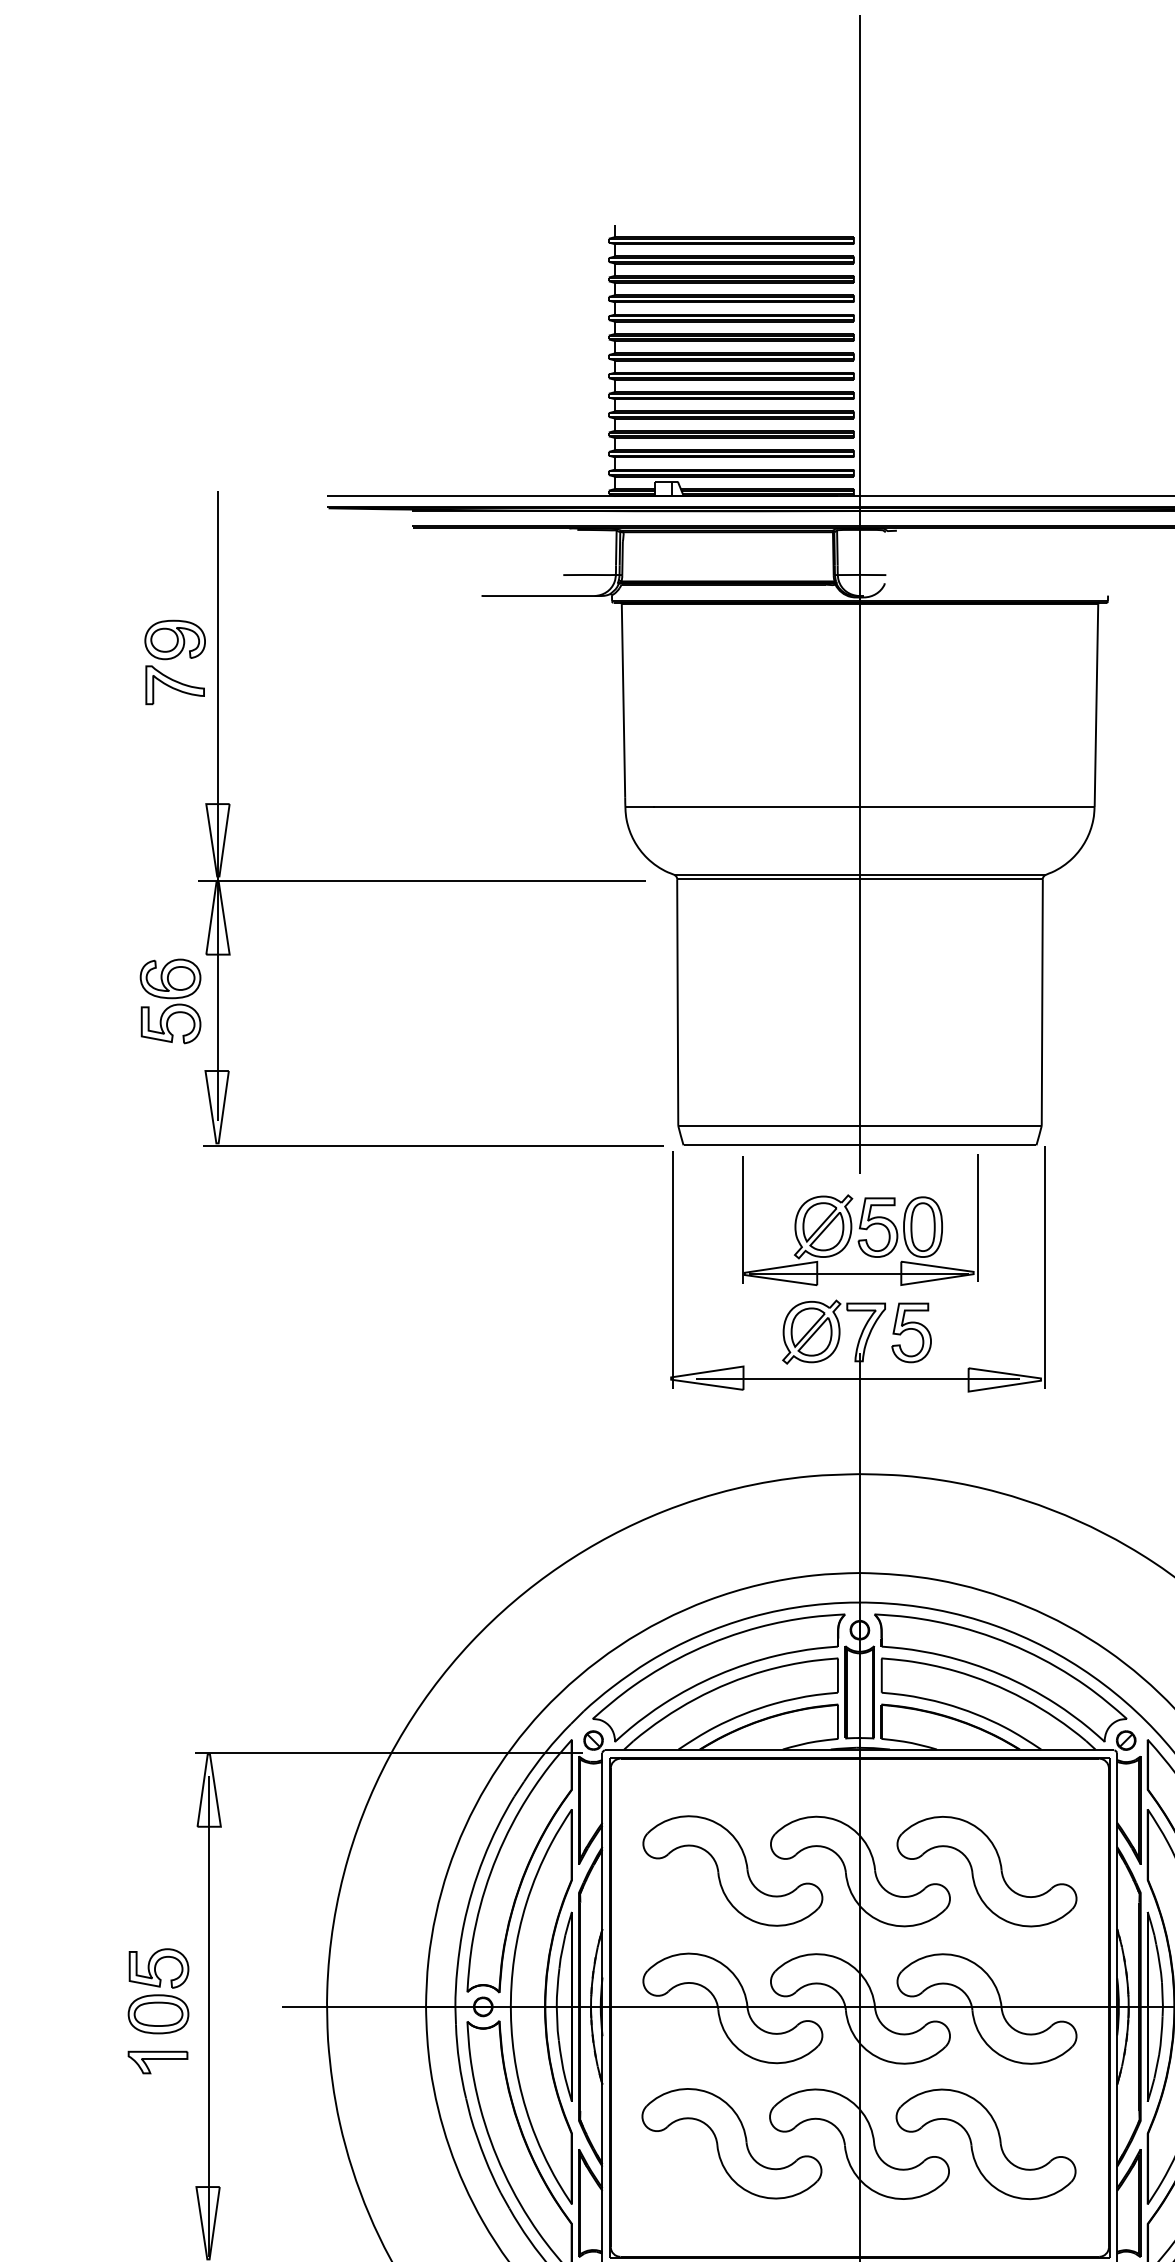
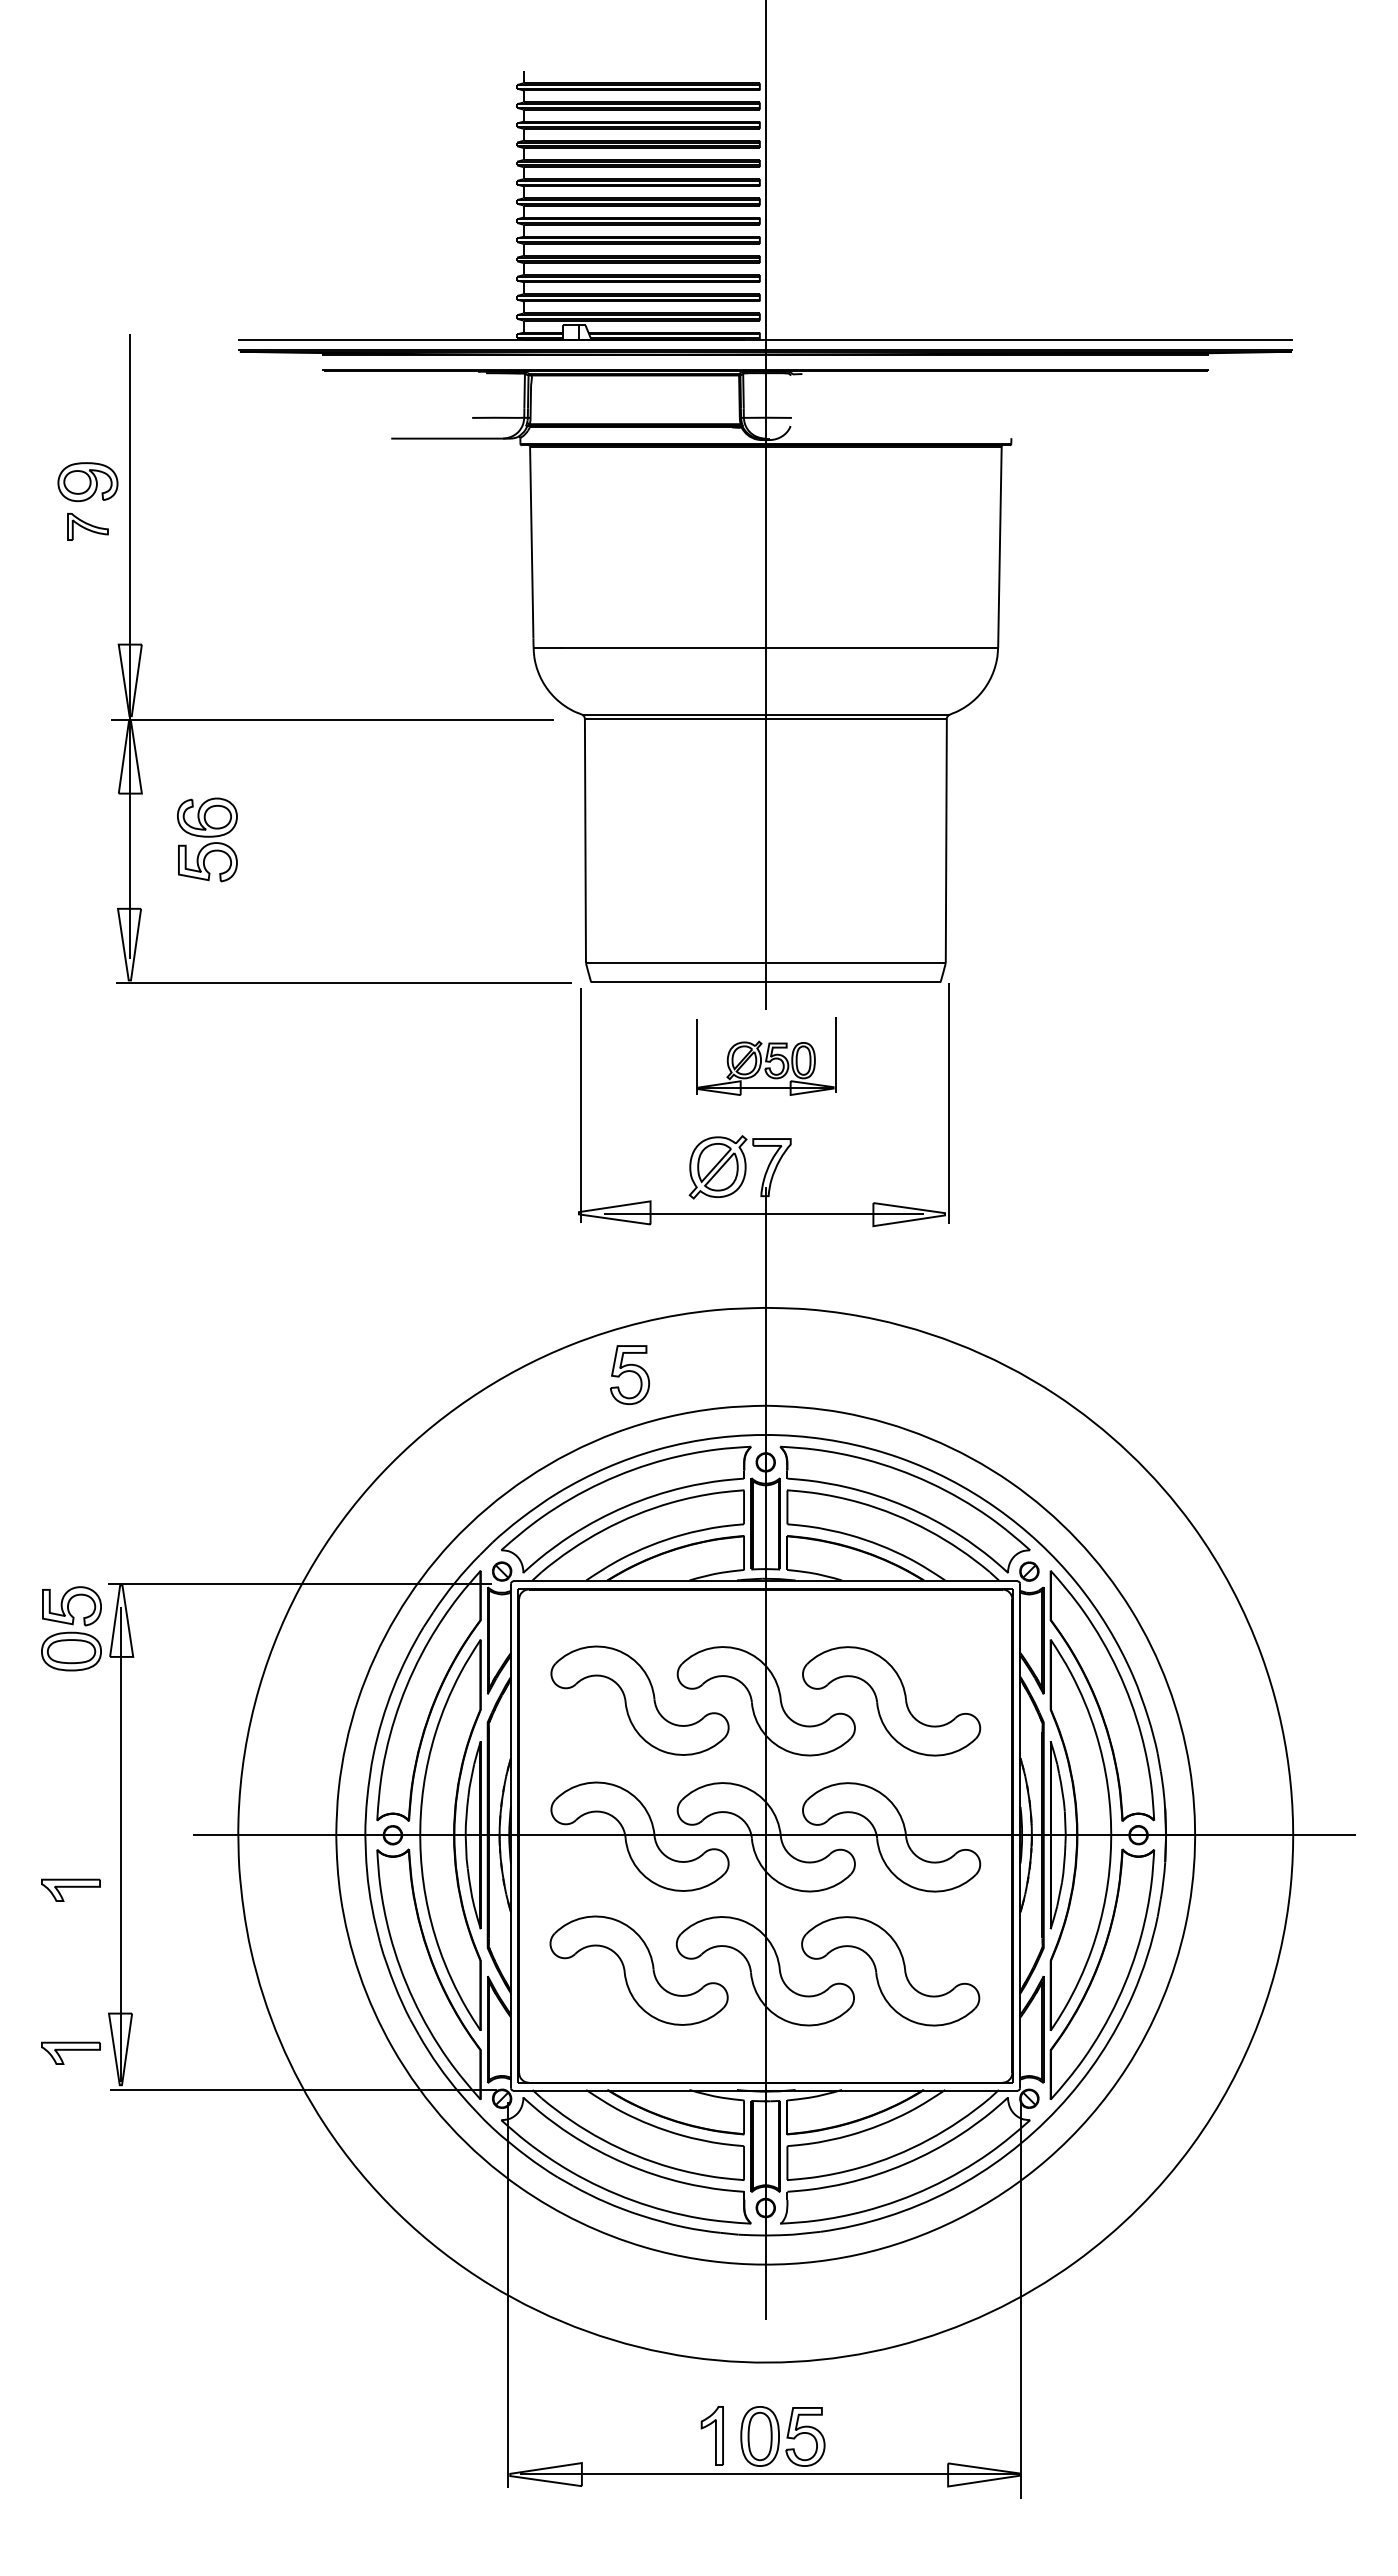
part: (174, 684) -> (87, 526), size x0.7
part: (170, 1000) -> (207, 839), moved
part: (860, 1220) -> (766, 1056), size x0.6
part: (911, 1332) -> (629, 1374), moved
part: (158, 1990) -> (71, 1628), moved
part: (157, 2226) -> (70, 2052), added

